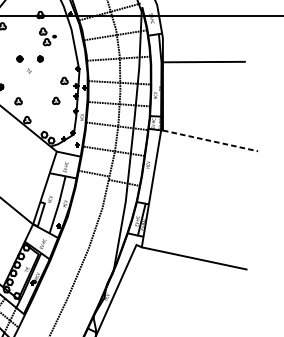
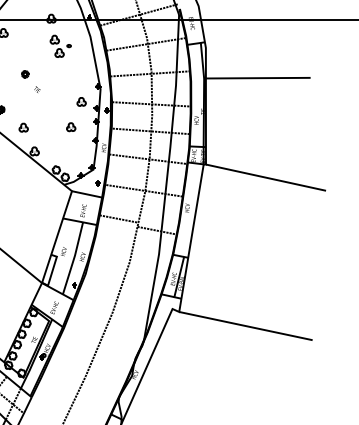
part: (40, 59) -> (51, 74), removed
line: (210, 140) -> (266, 177), dashed -> solid

